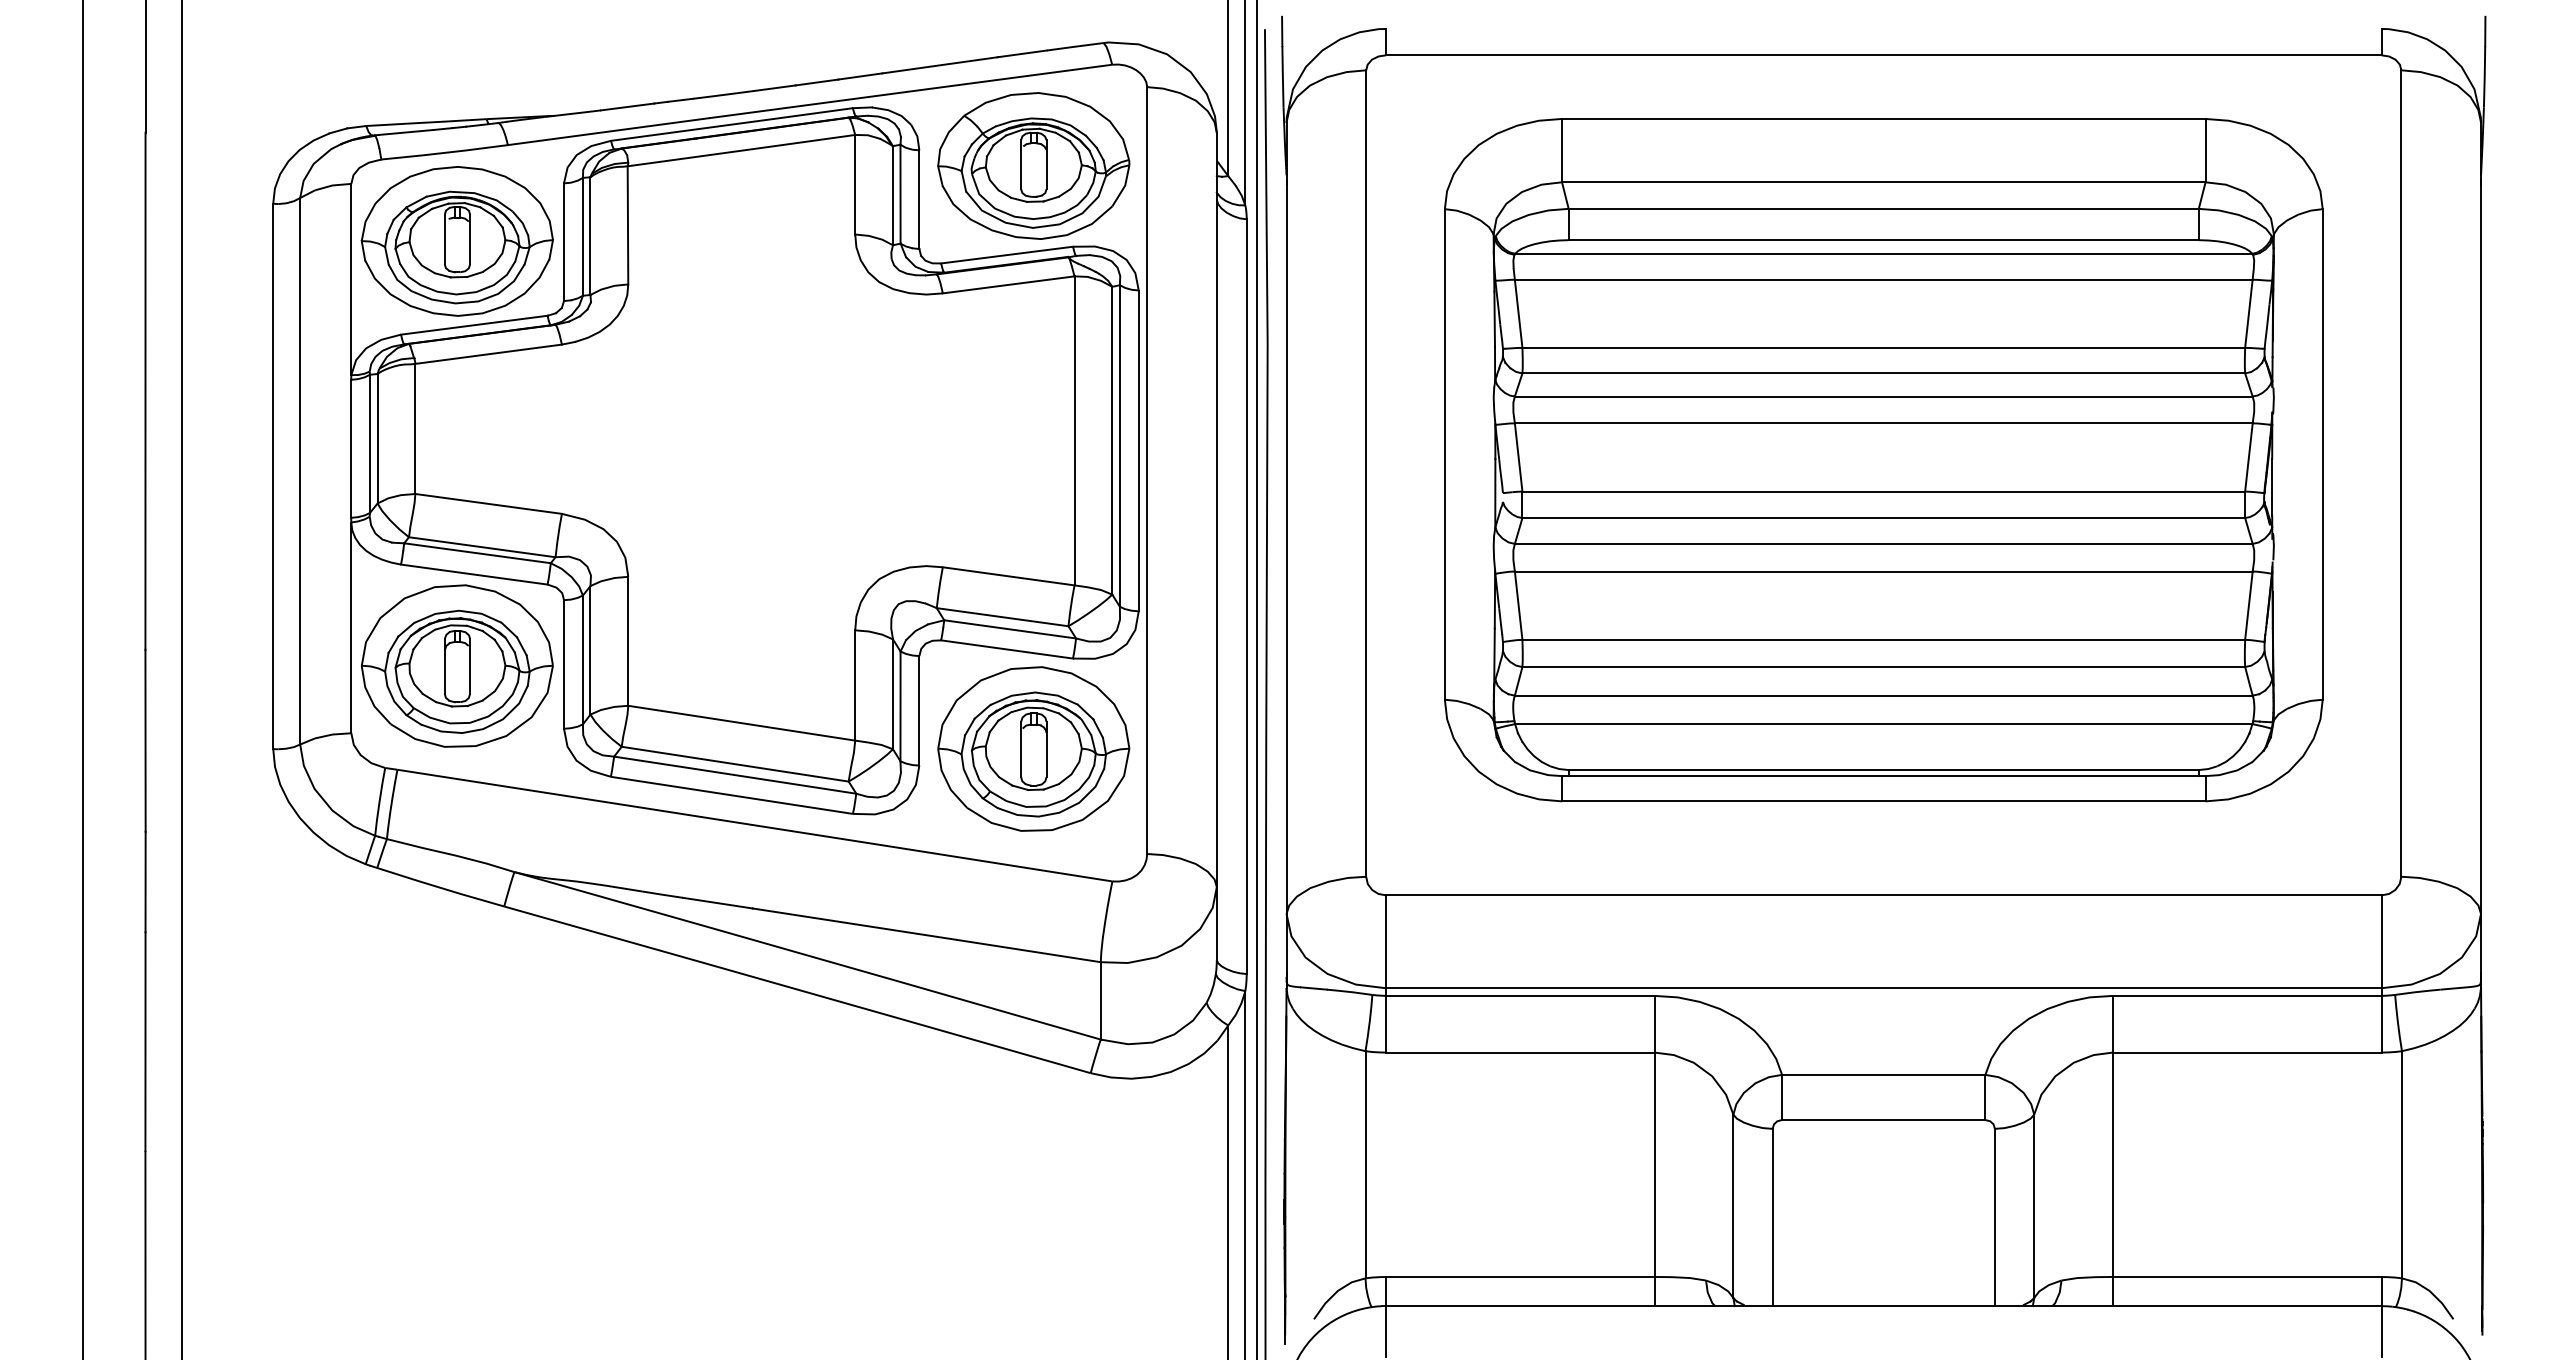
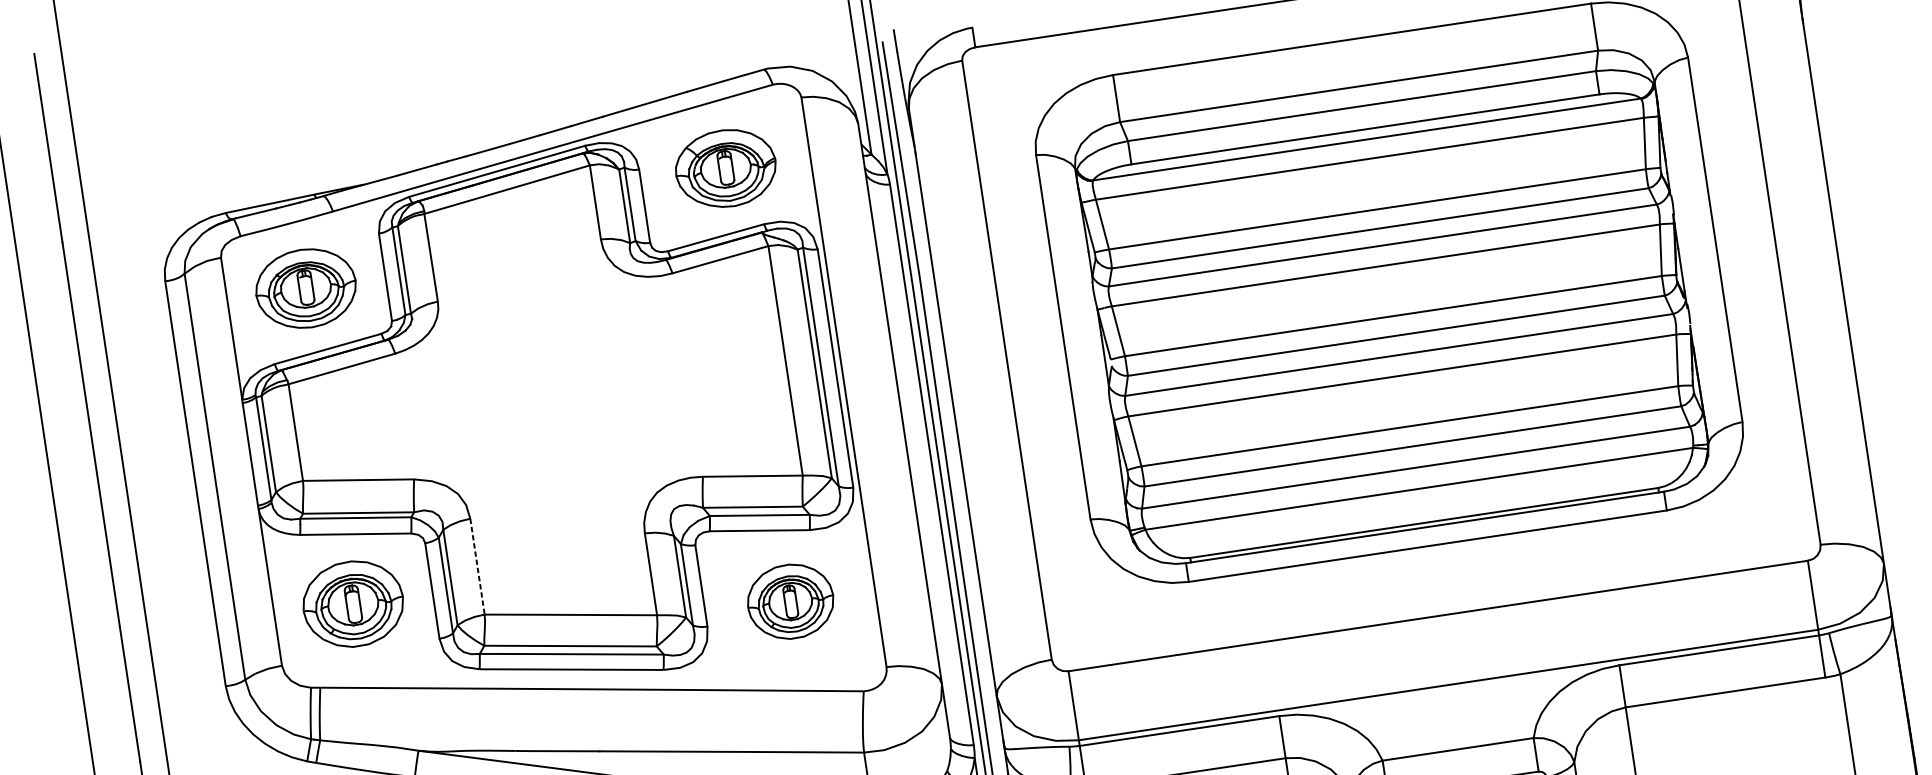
part: (1033, 165) -> (725, 168), size x0.7
part: (456, 241) -> (305, 288), size x0.7
line: (628, 641) -> (477, 566), solid -> dashed
part: (457, 665) -> (353, 603), size x0.7
part: (1033, 748) -> (790, 601), size x0.6

